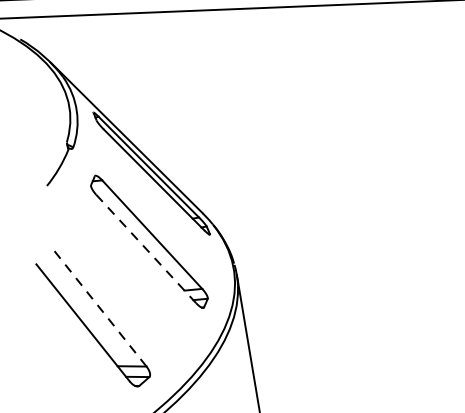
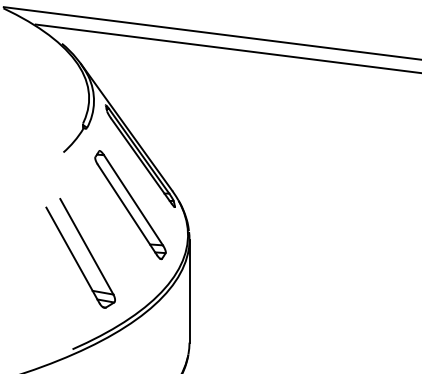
line: (146, 248) -> (127, 209), dashed -> solid
line: (99, 307) -> (86, 246), dashed -> solid

